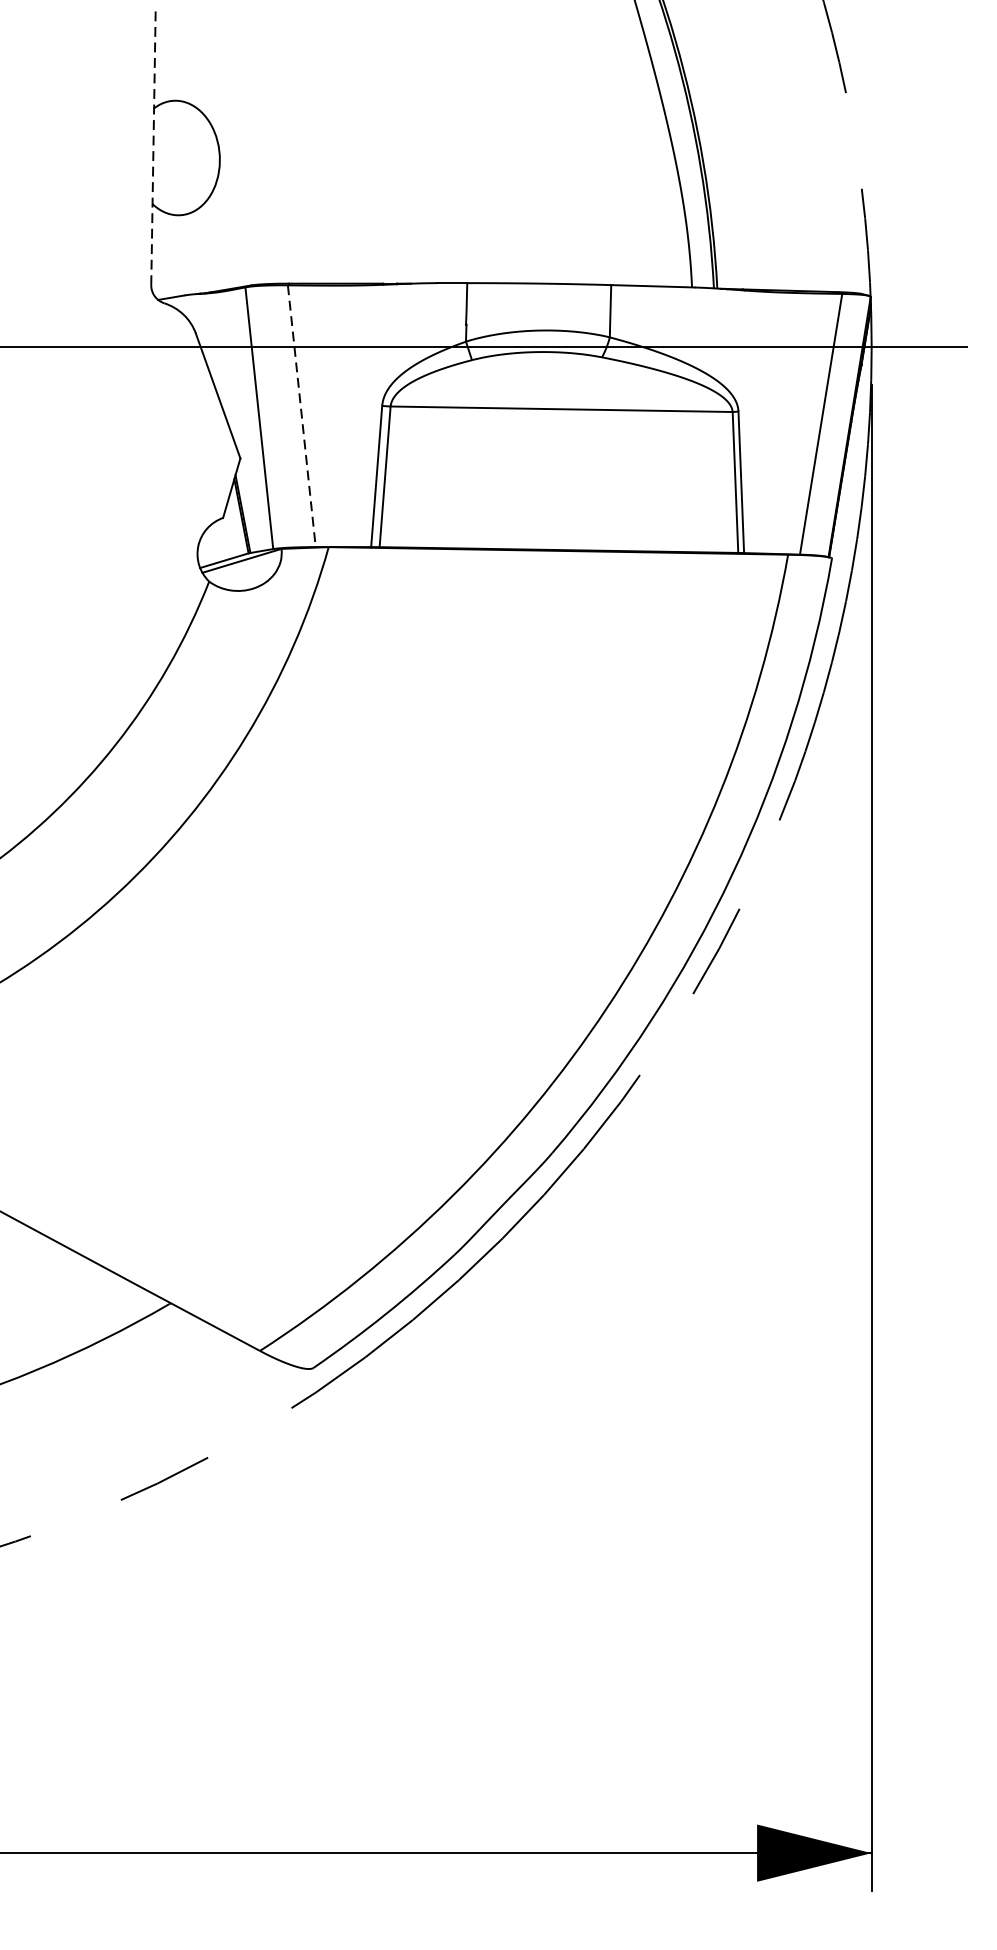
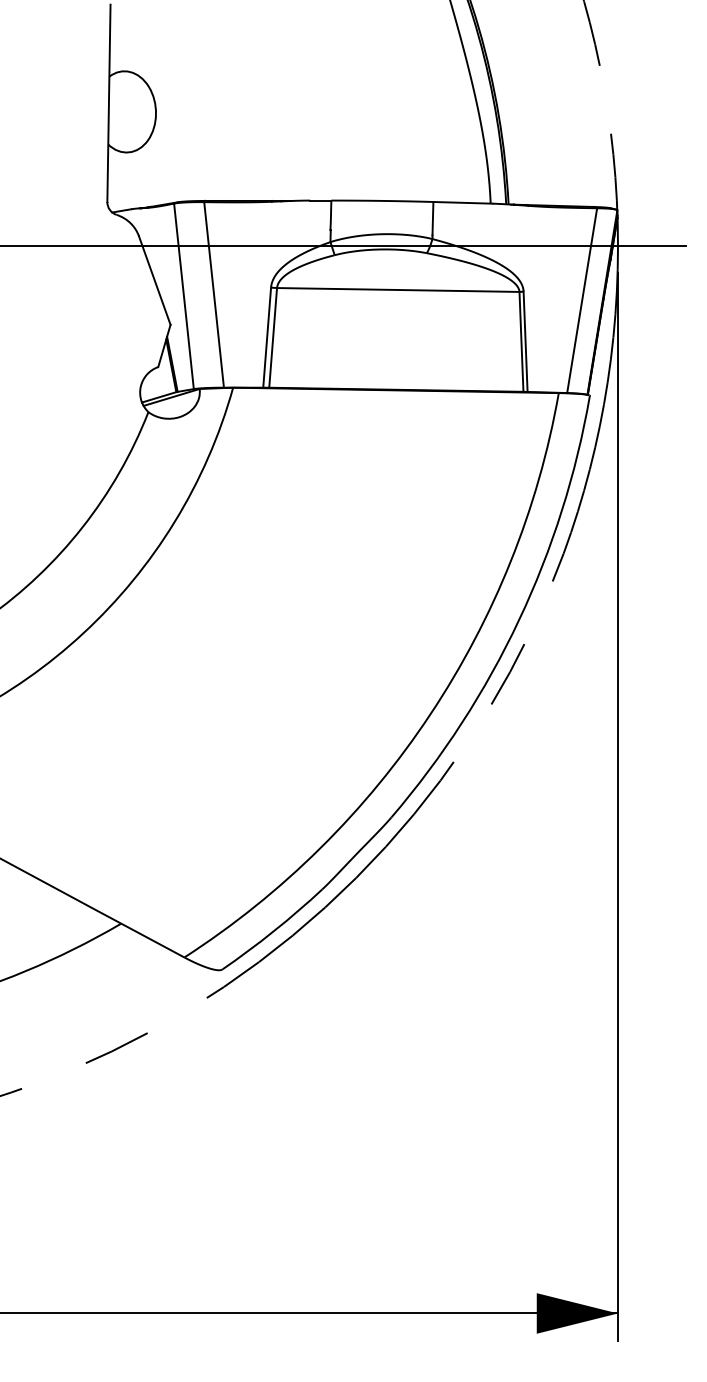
line: (152, 146) -> (108, 103), dashed -> solid
line: (302, 417) -> (214, 295), dashed -> solid

